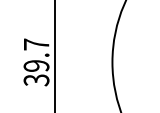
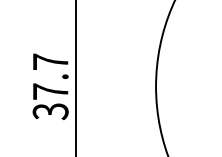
text: (36, 65) -> (50, 90), 39.7 -> 37.7

